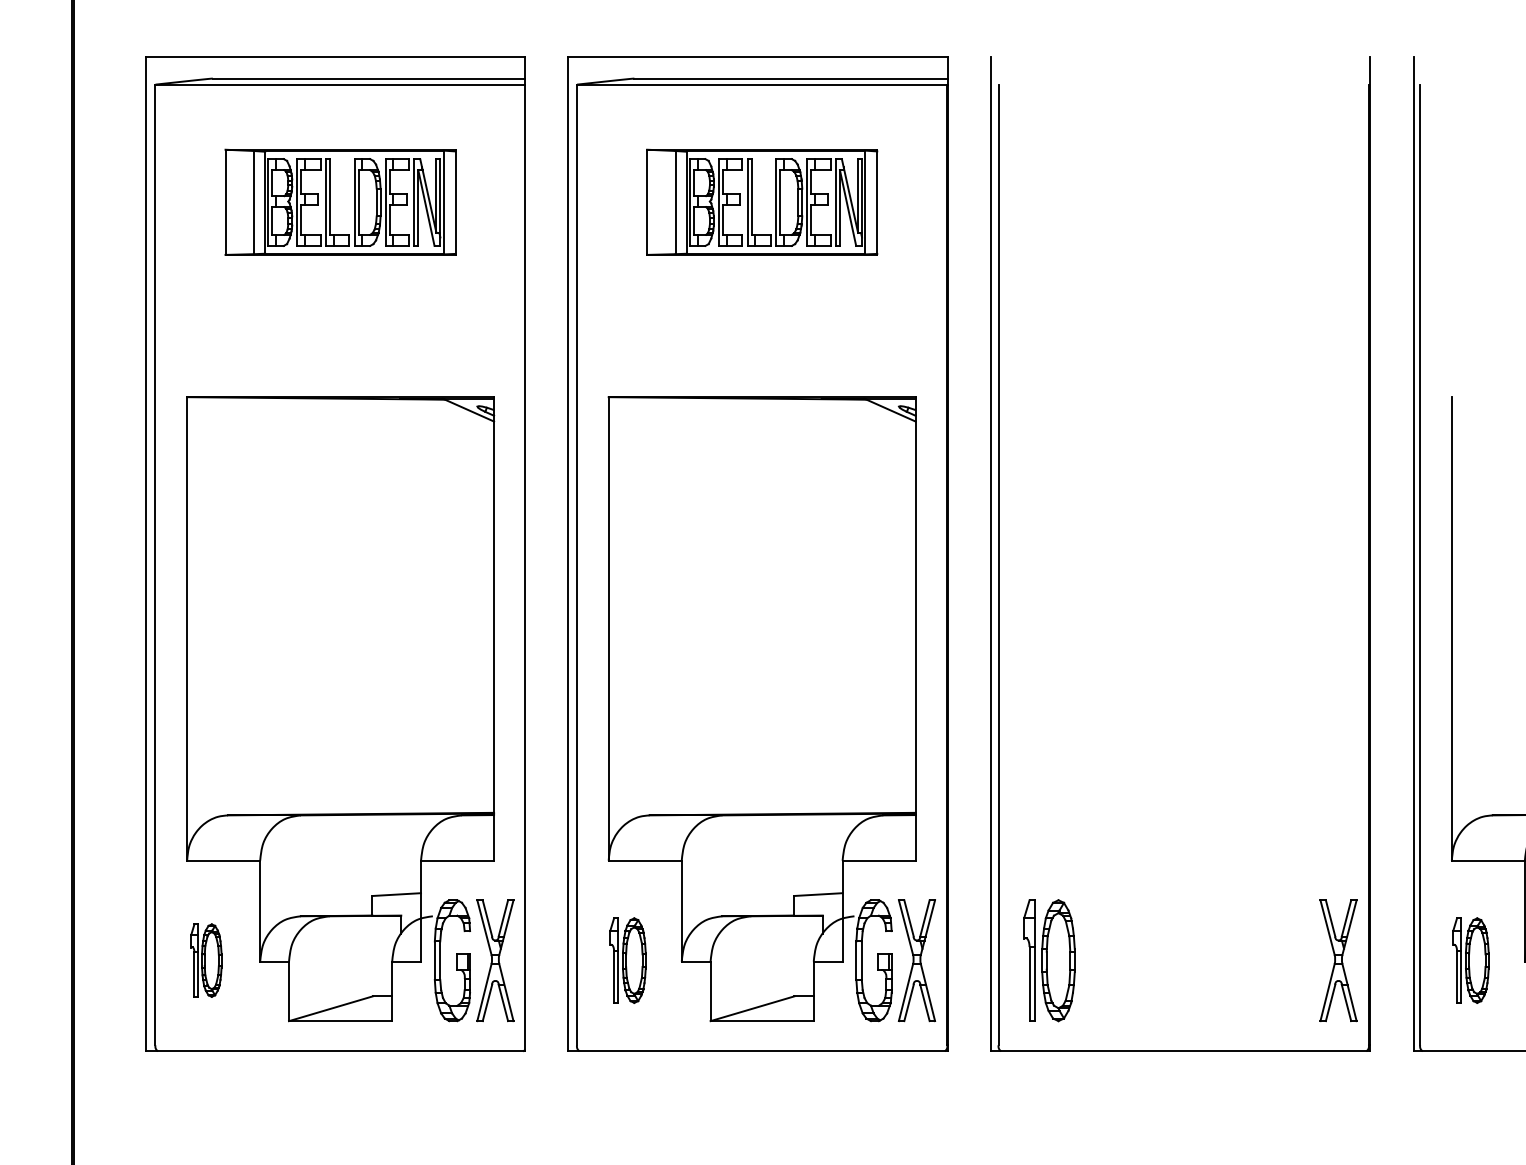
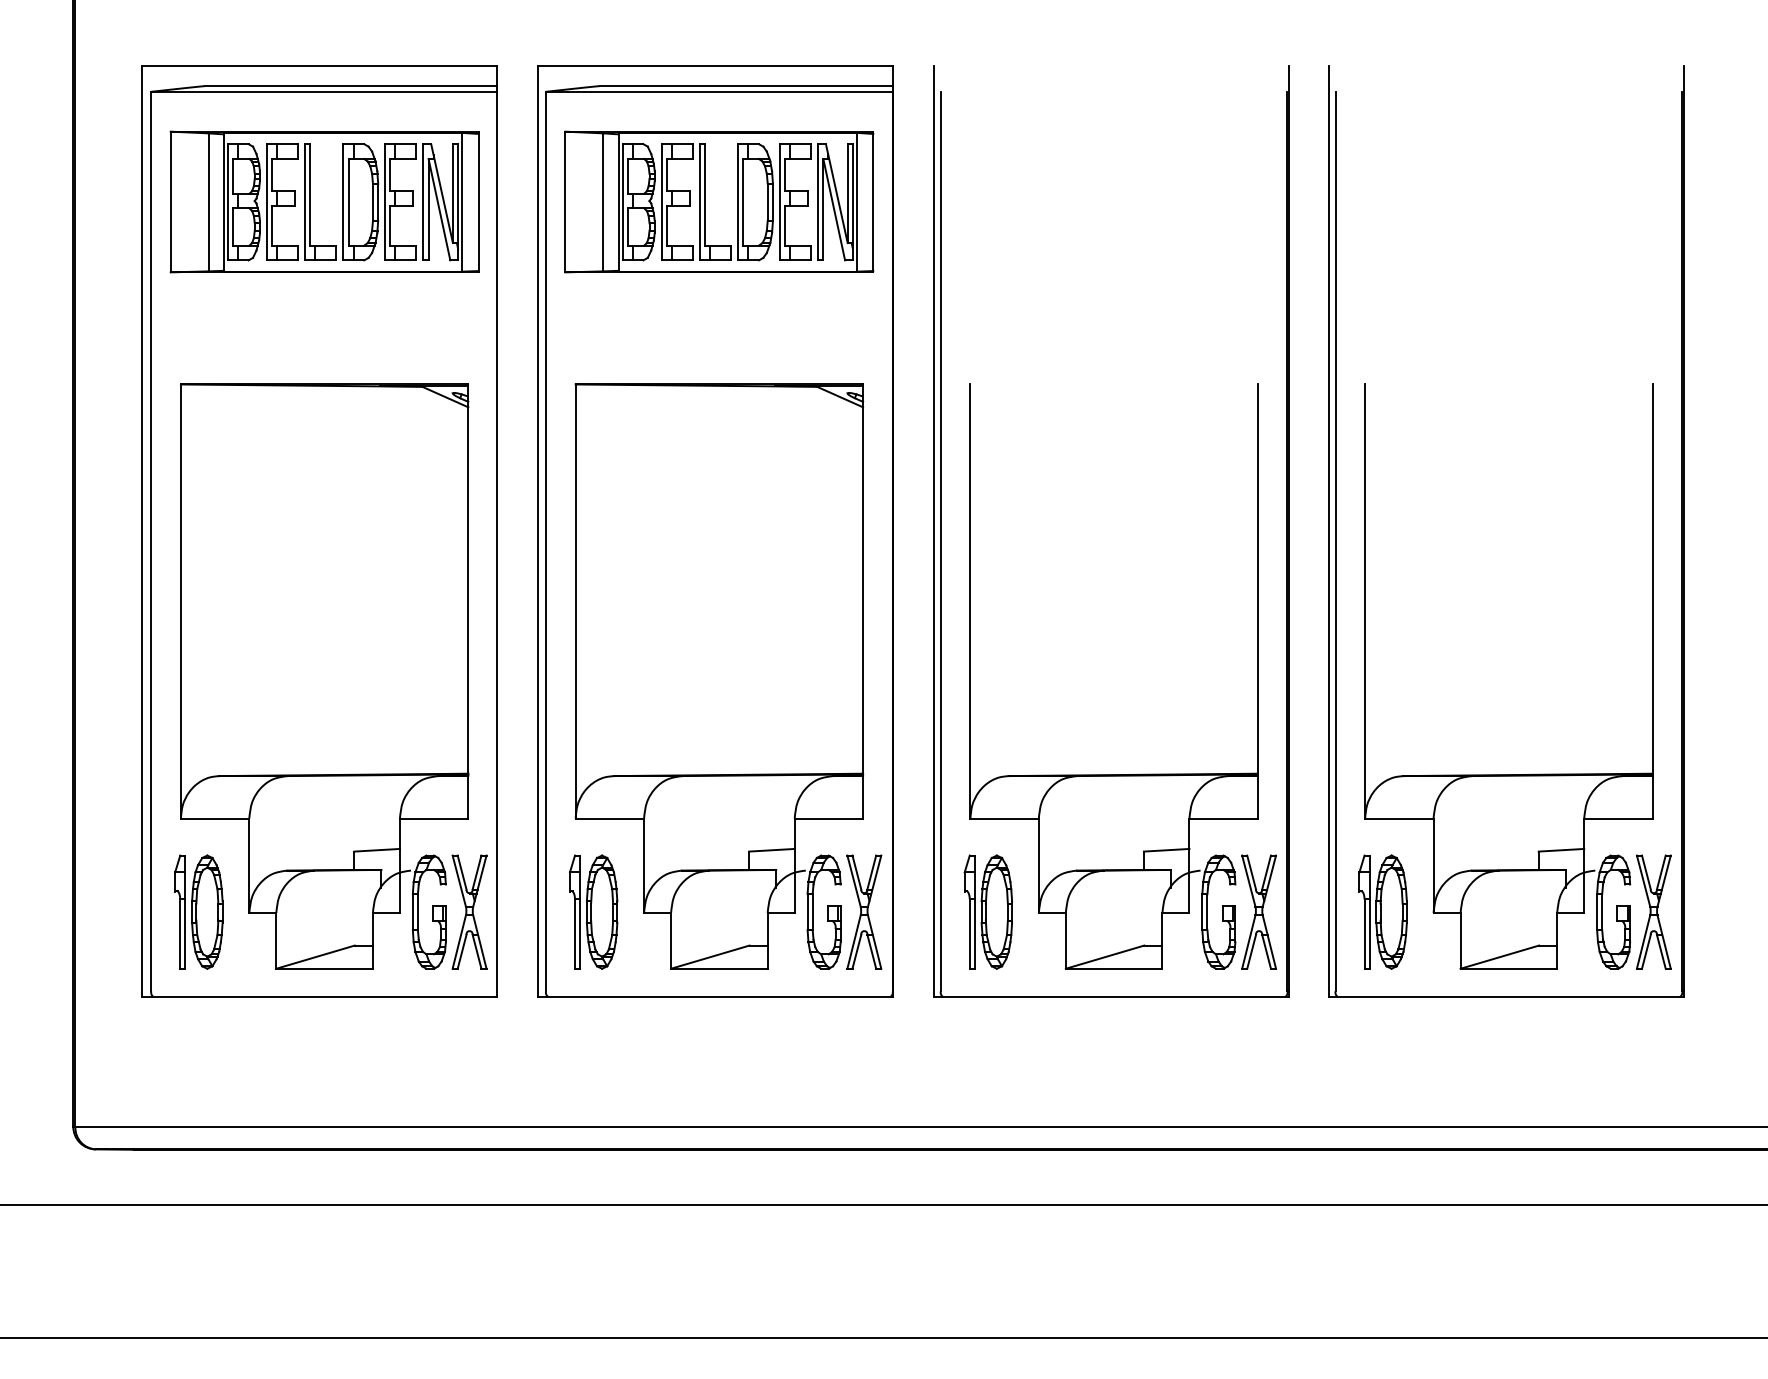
part: (340, 201) -> (324, 201), size x1.43
part: (762, 201) -> (719, 201), size x1.43
part: (1183, 813) -> (1113, 774), added
part: (205, 959) -> (198, 911), size x1.67
part: (627, 959) -> (593, 911), size x1.43
part: (1470, 959) -> (1382, 911), size x1.43

